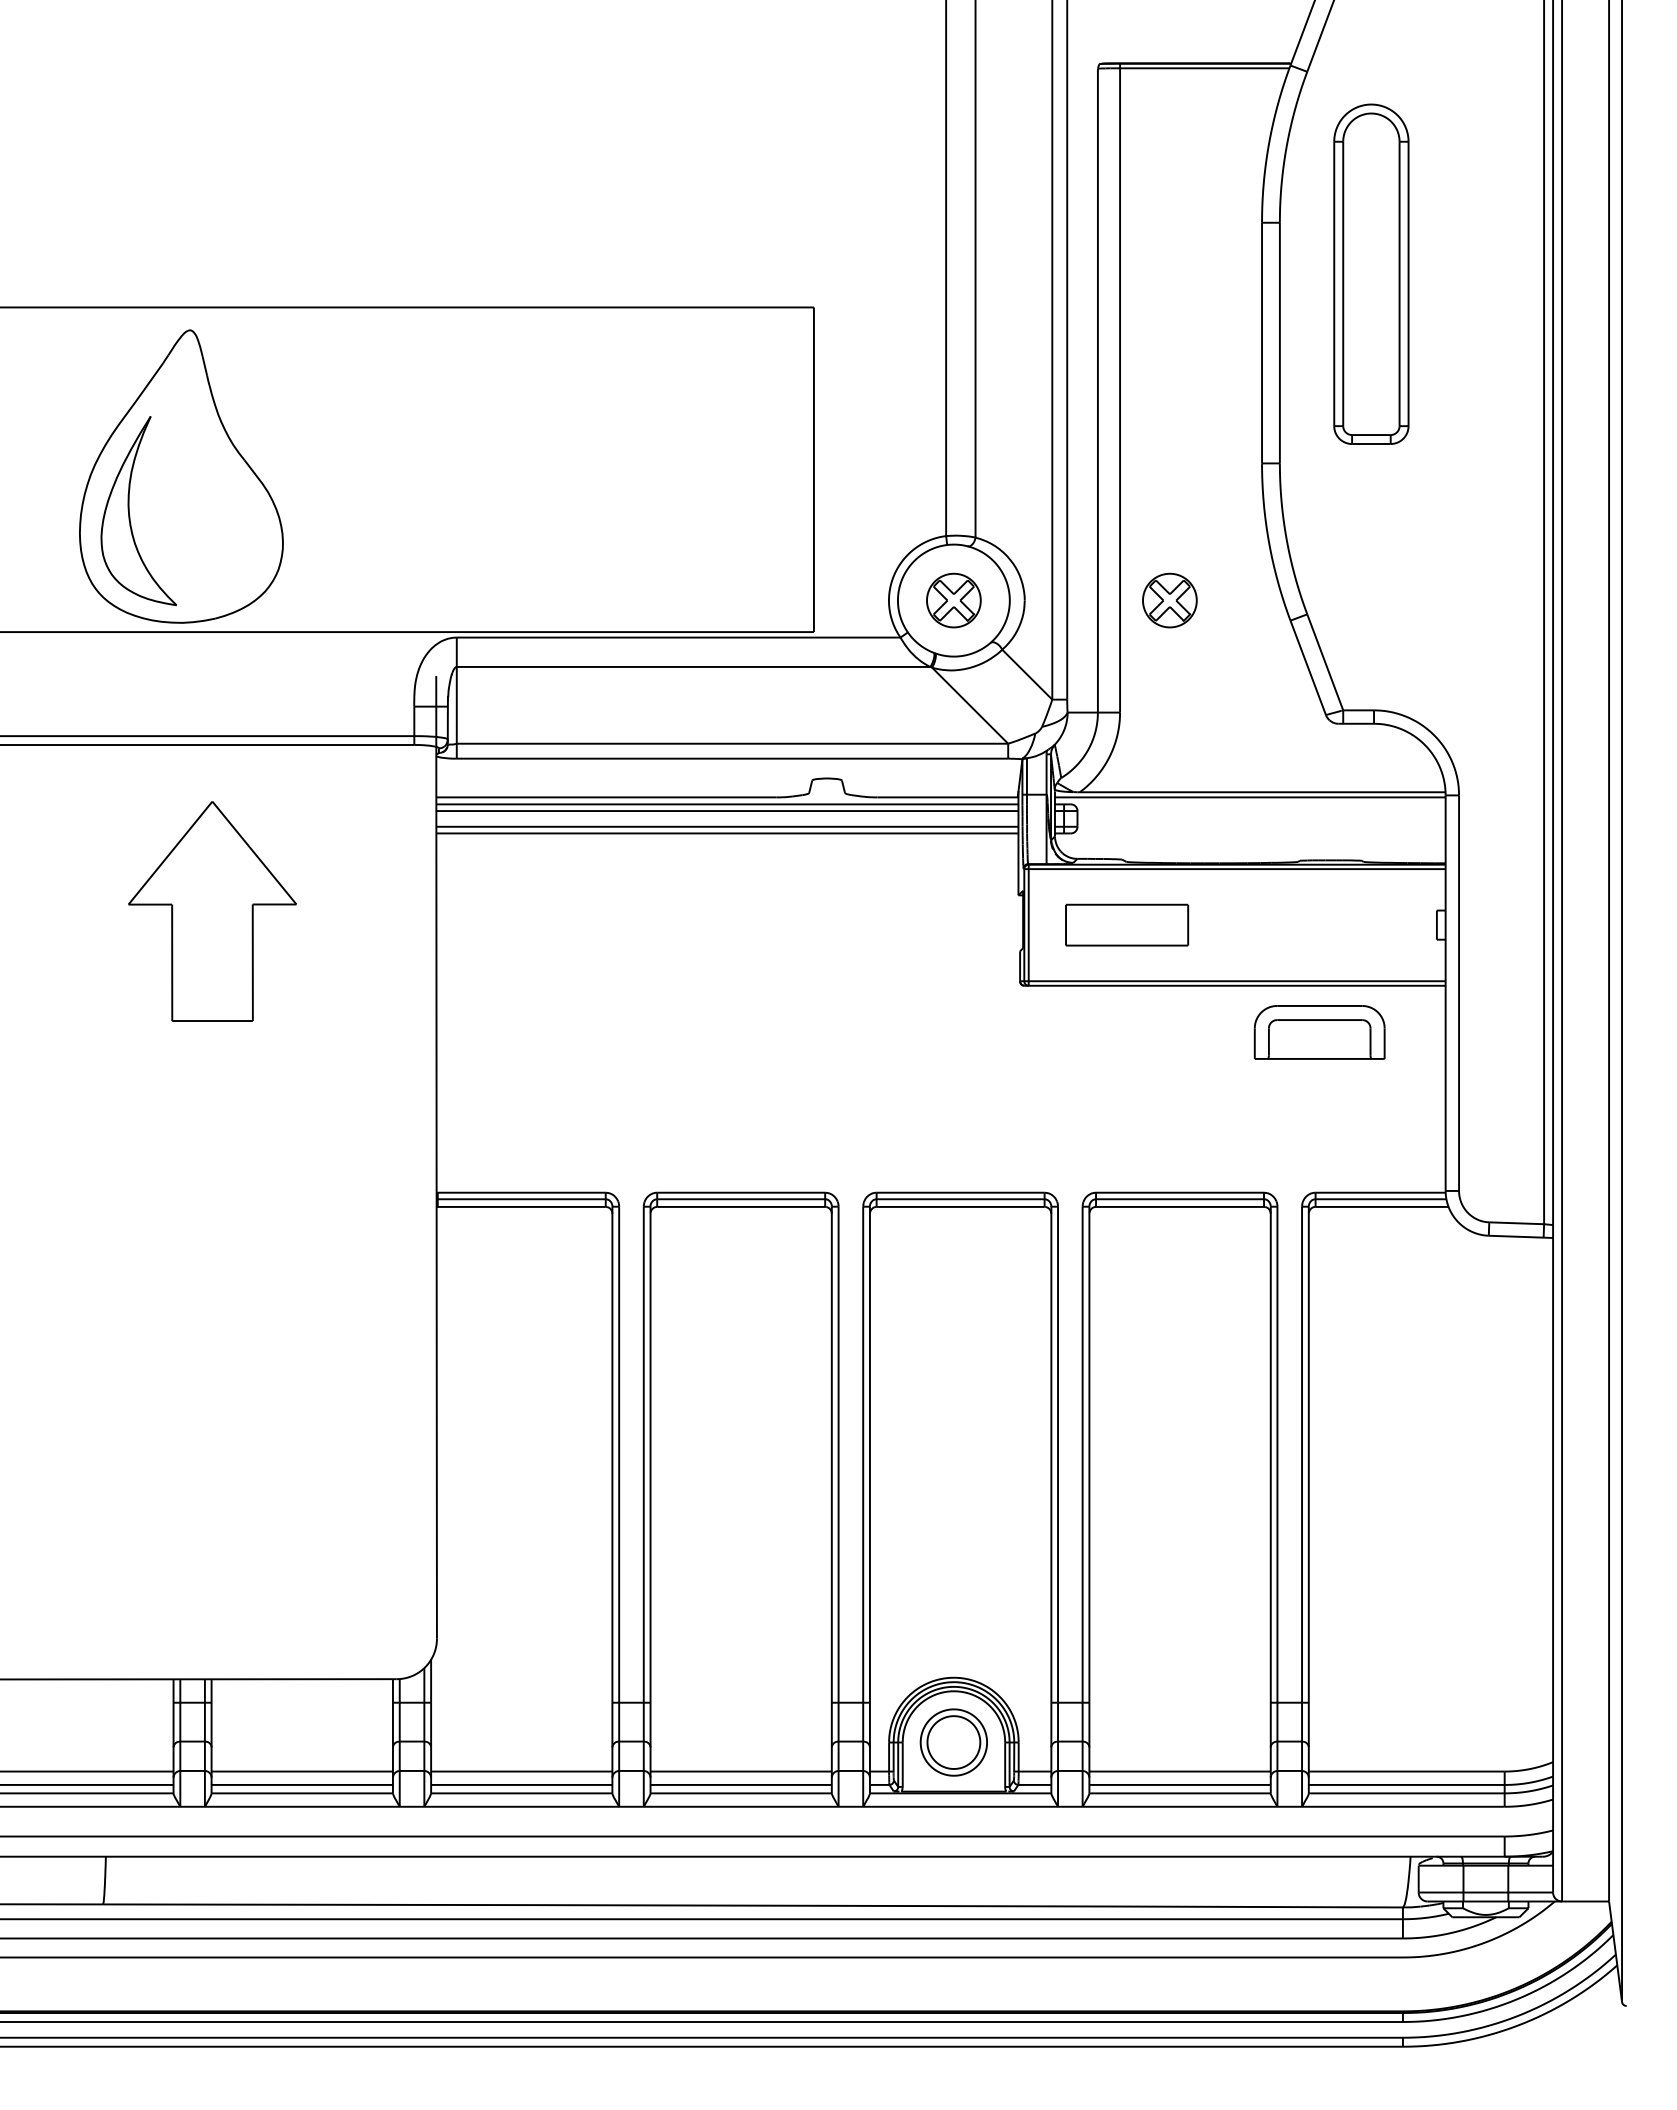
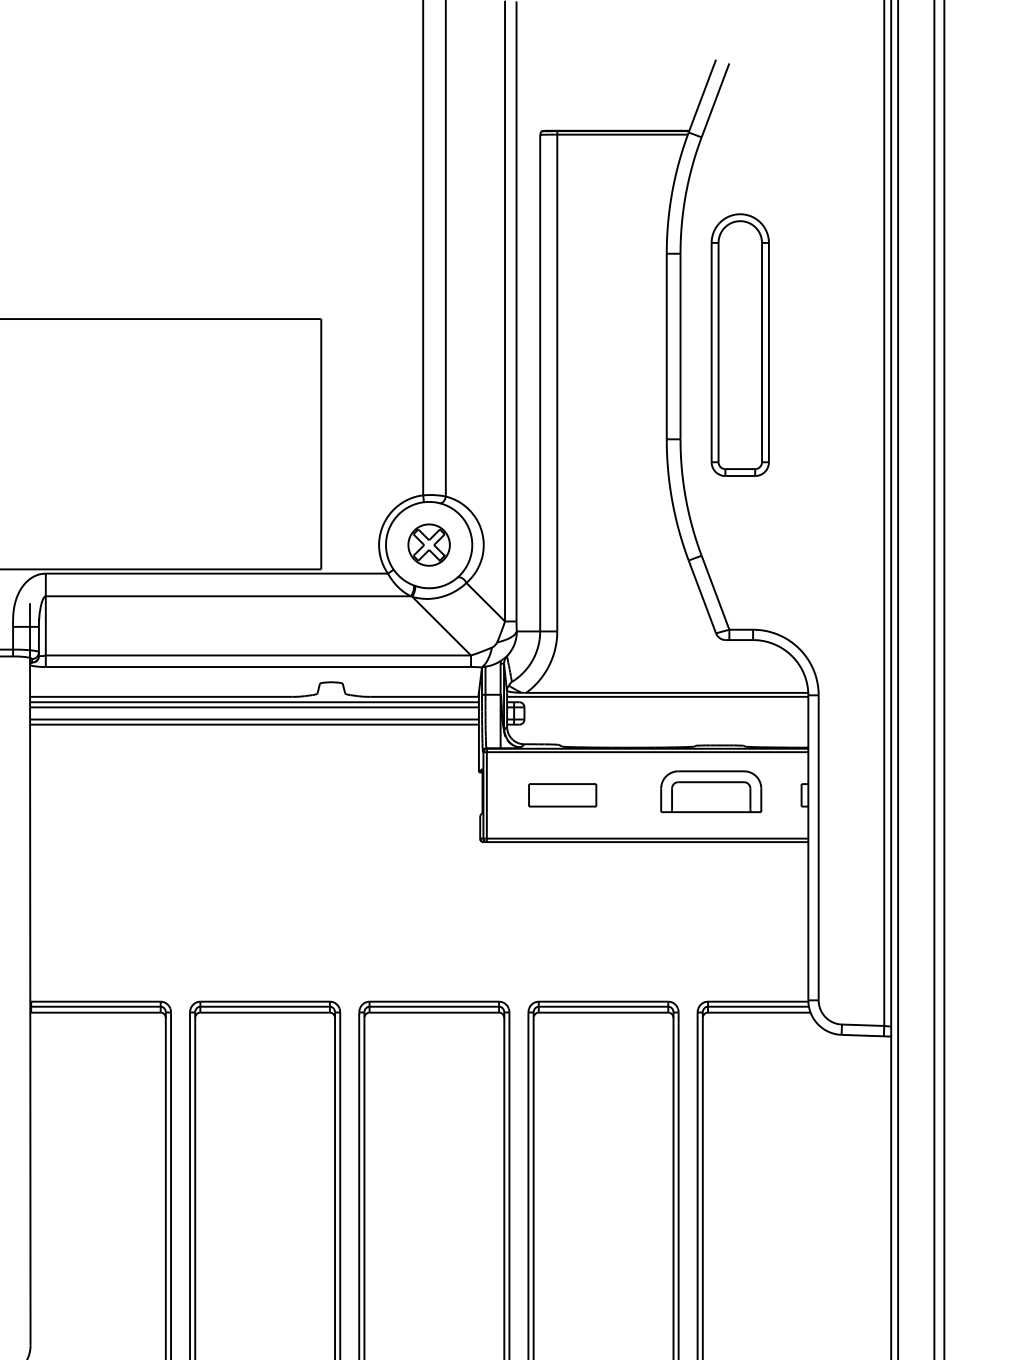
part: (1371, 273) -> (740, 344), moved
part: (1169, 600) -> (595, 545), removed
part: (1126, 924) -> (562, 794), size x0.71
part: (1319, 1032) -> (711, 791), moved

